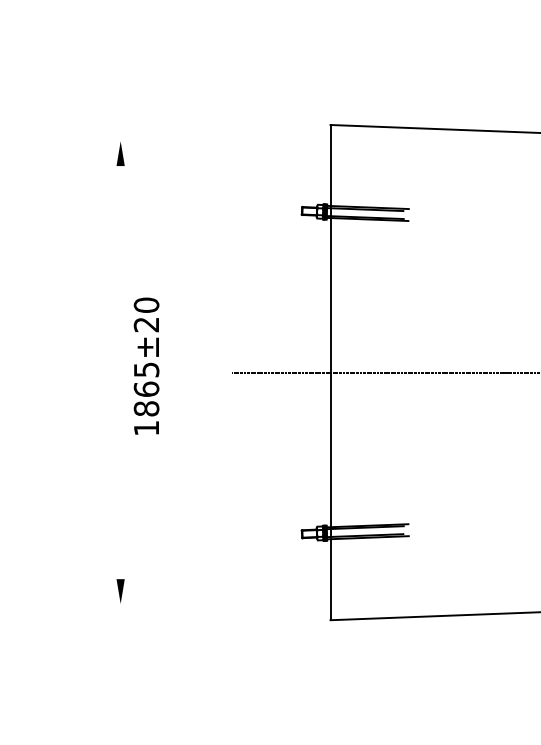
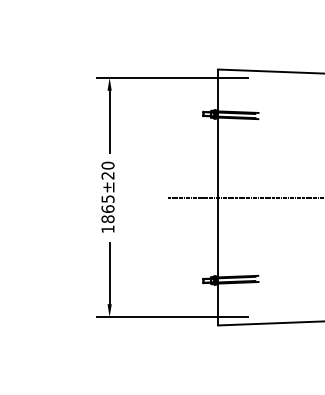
line: (242, 140) -> (172, 77), added
line: (120, 225) -> (109, 121), added
text: (145, 364) -> (107, 196), moved
line: (120, 519) -> (109, 273), added
line: (242, 604) -> (172, 317), added

